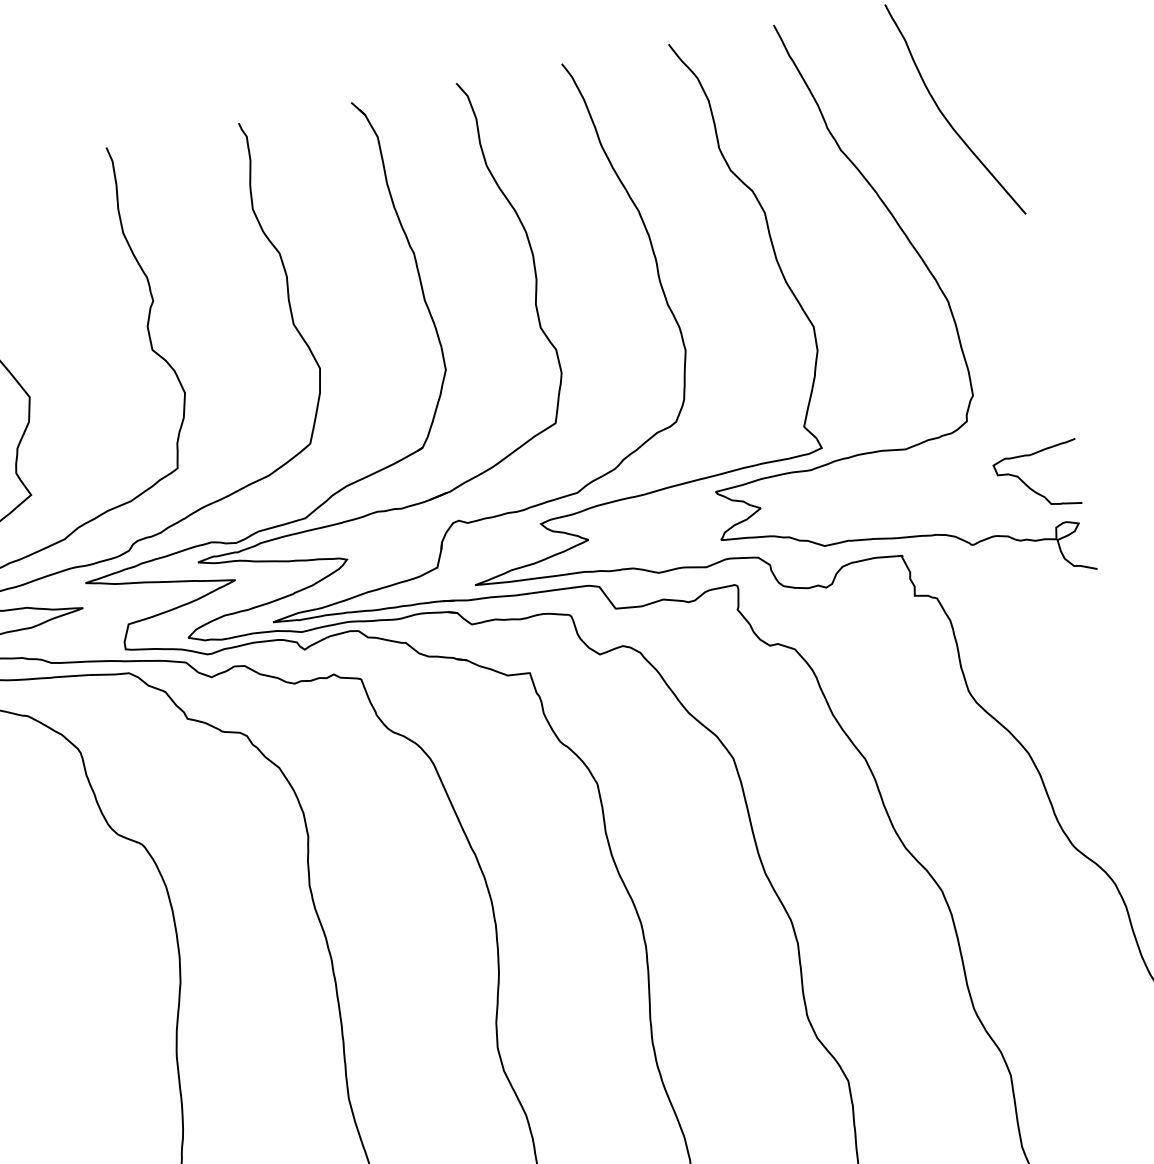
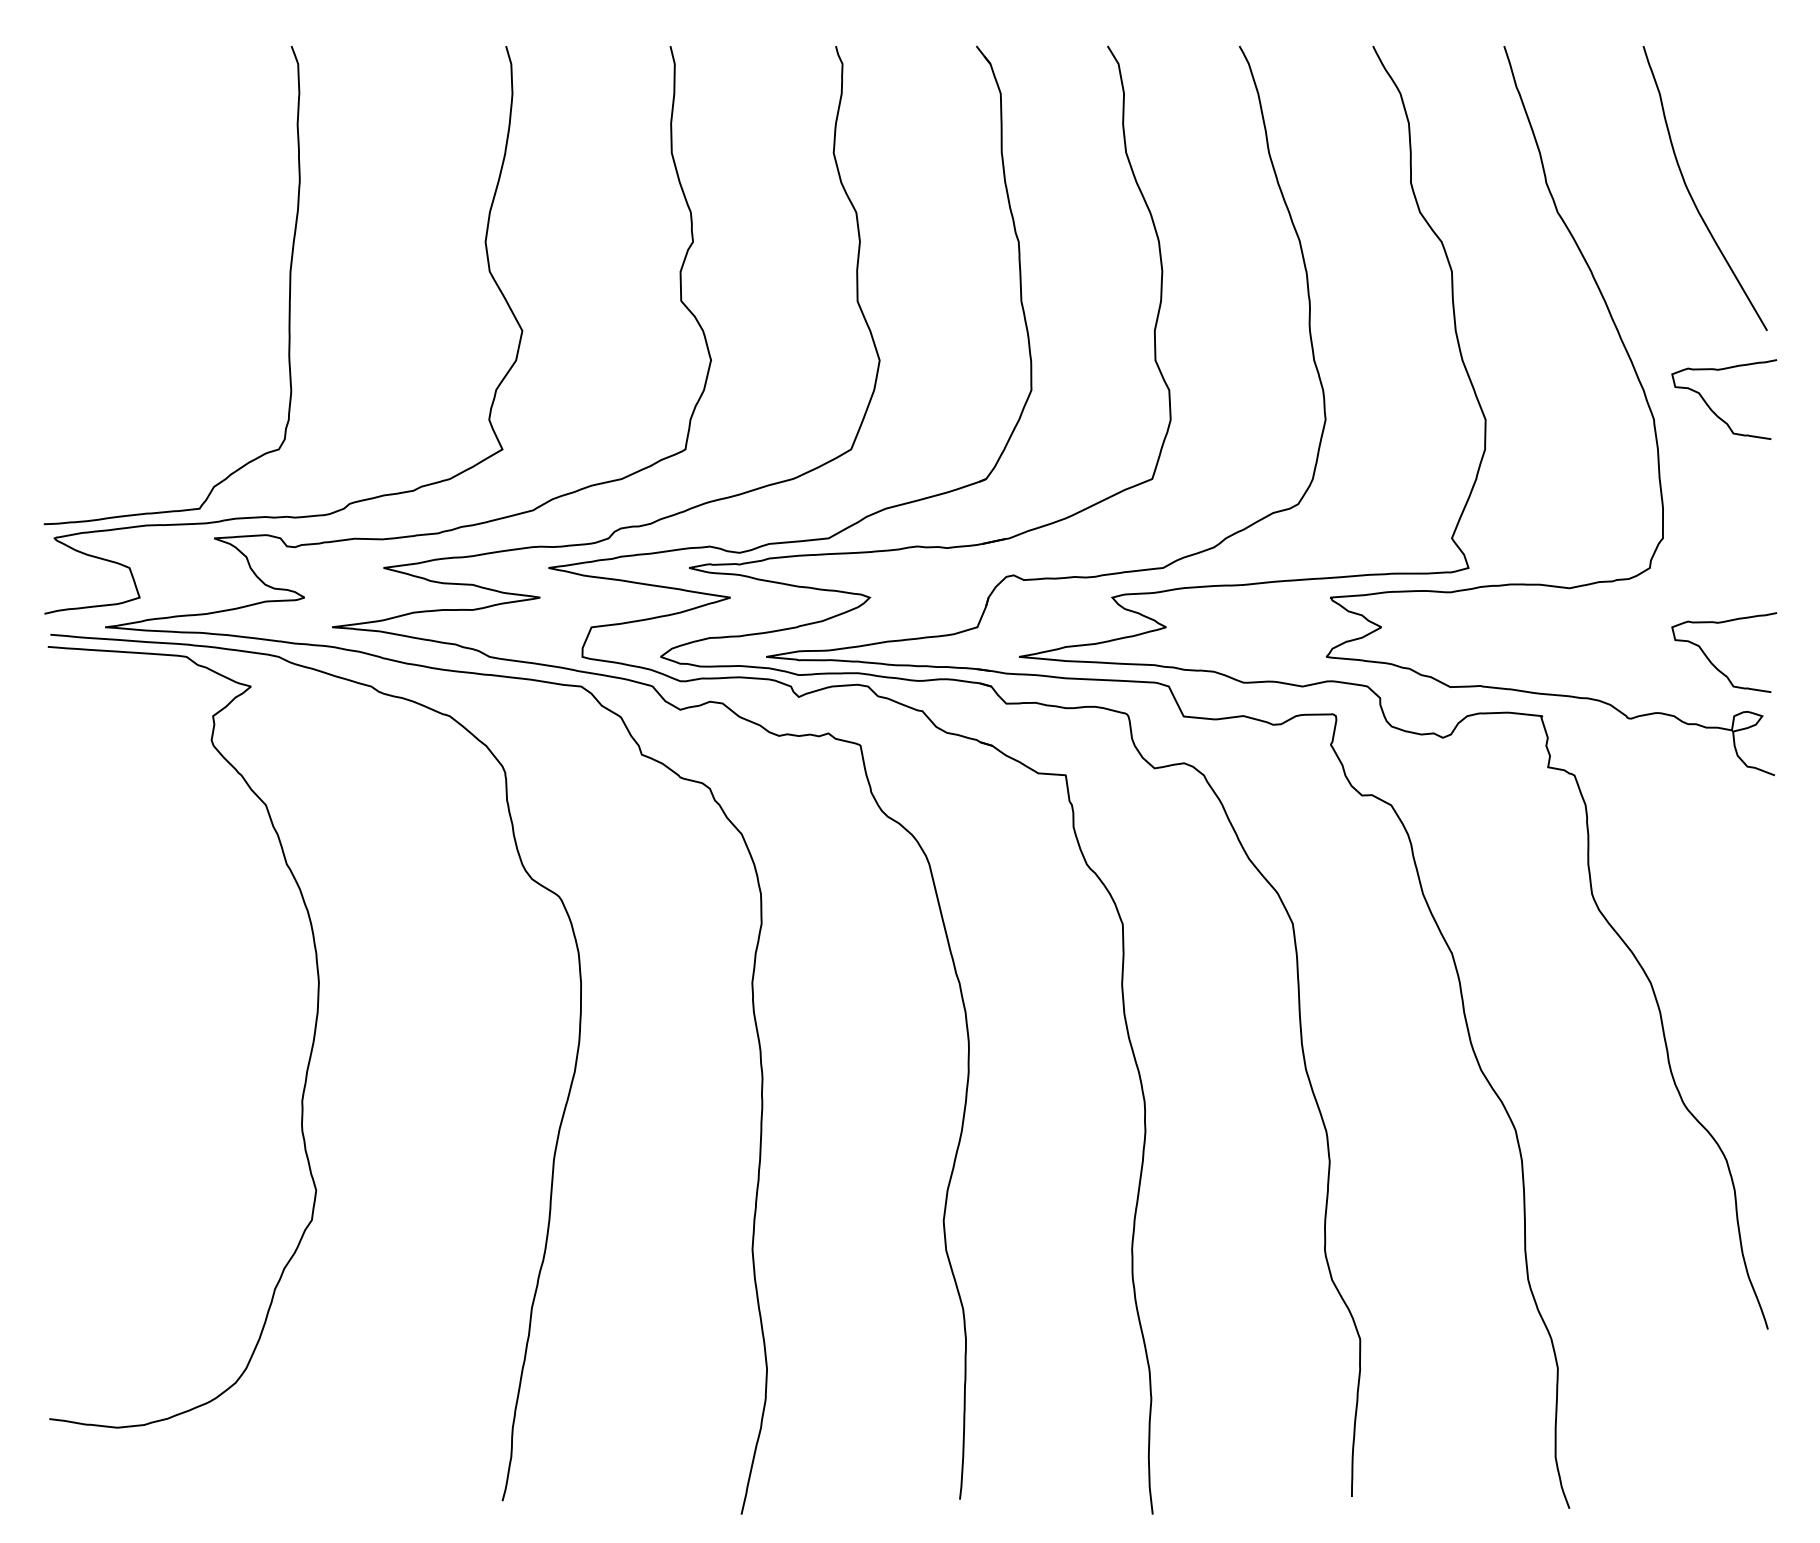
curve: (994, 285) -> (1713, 410), added

